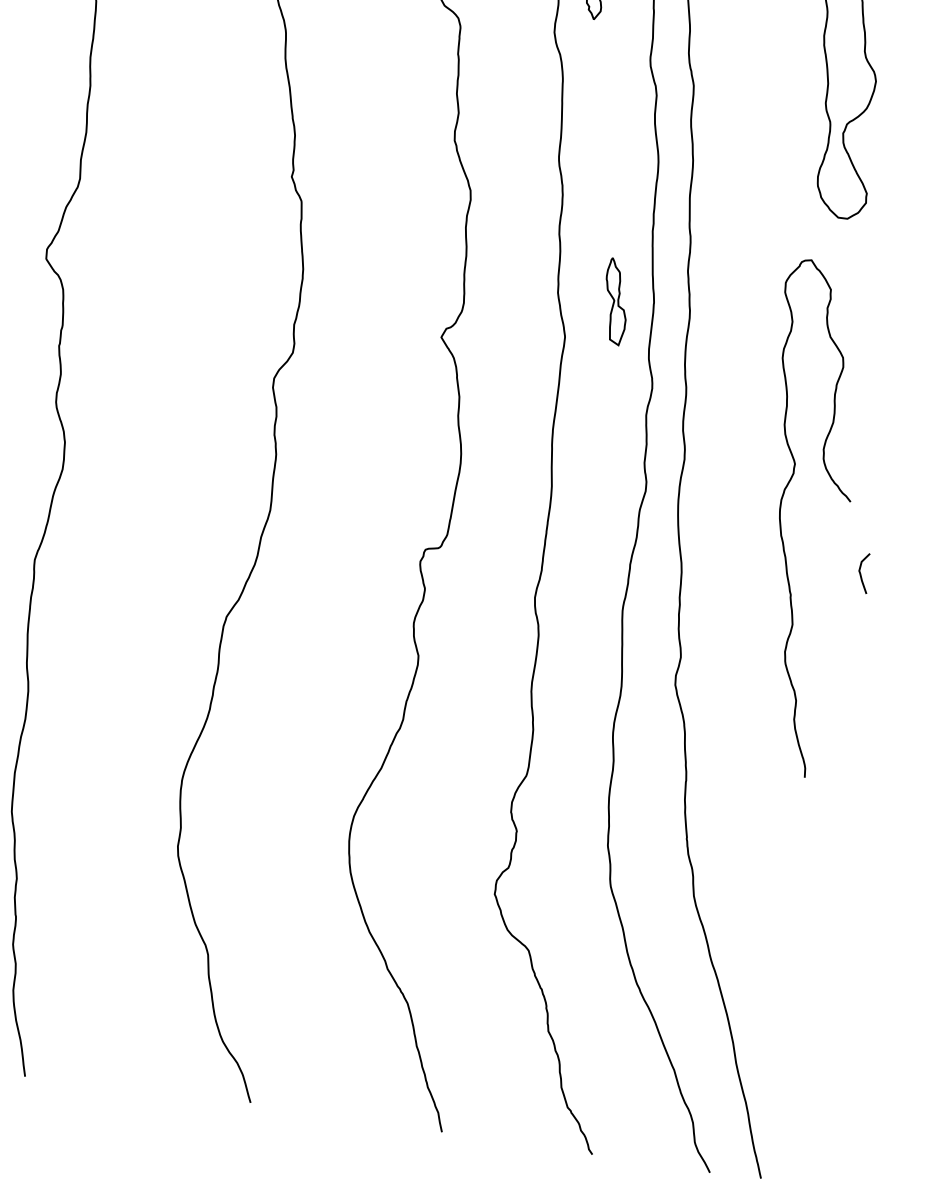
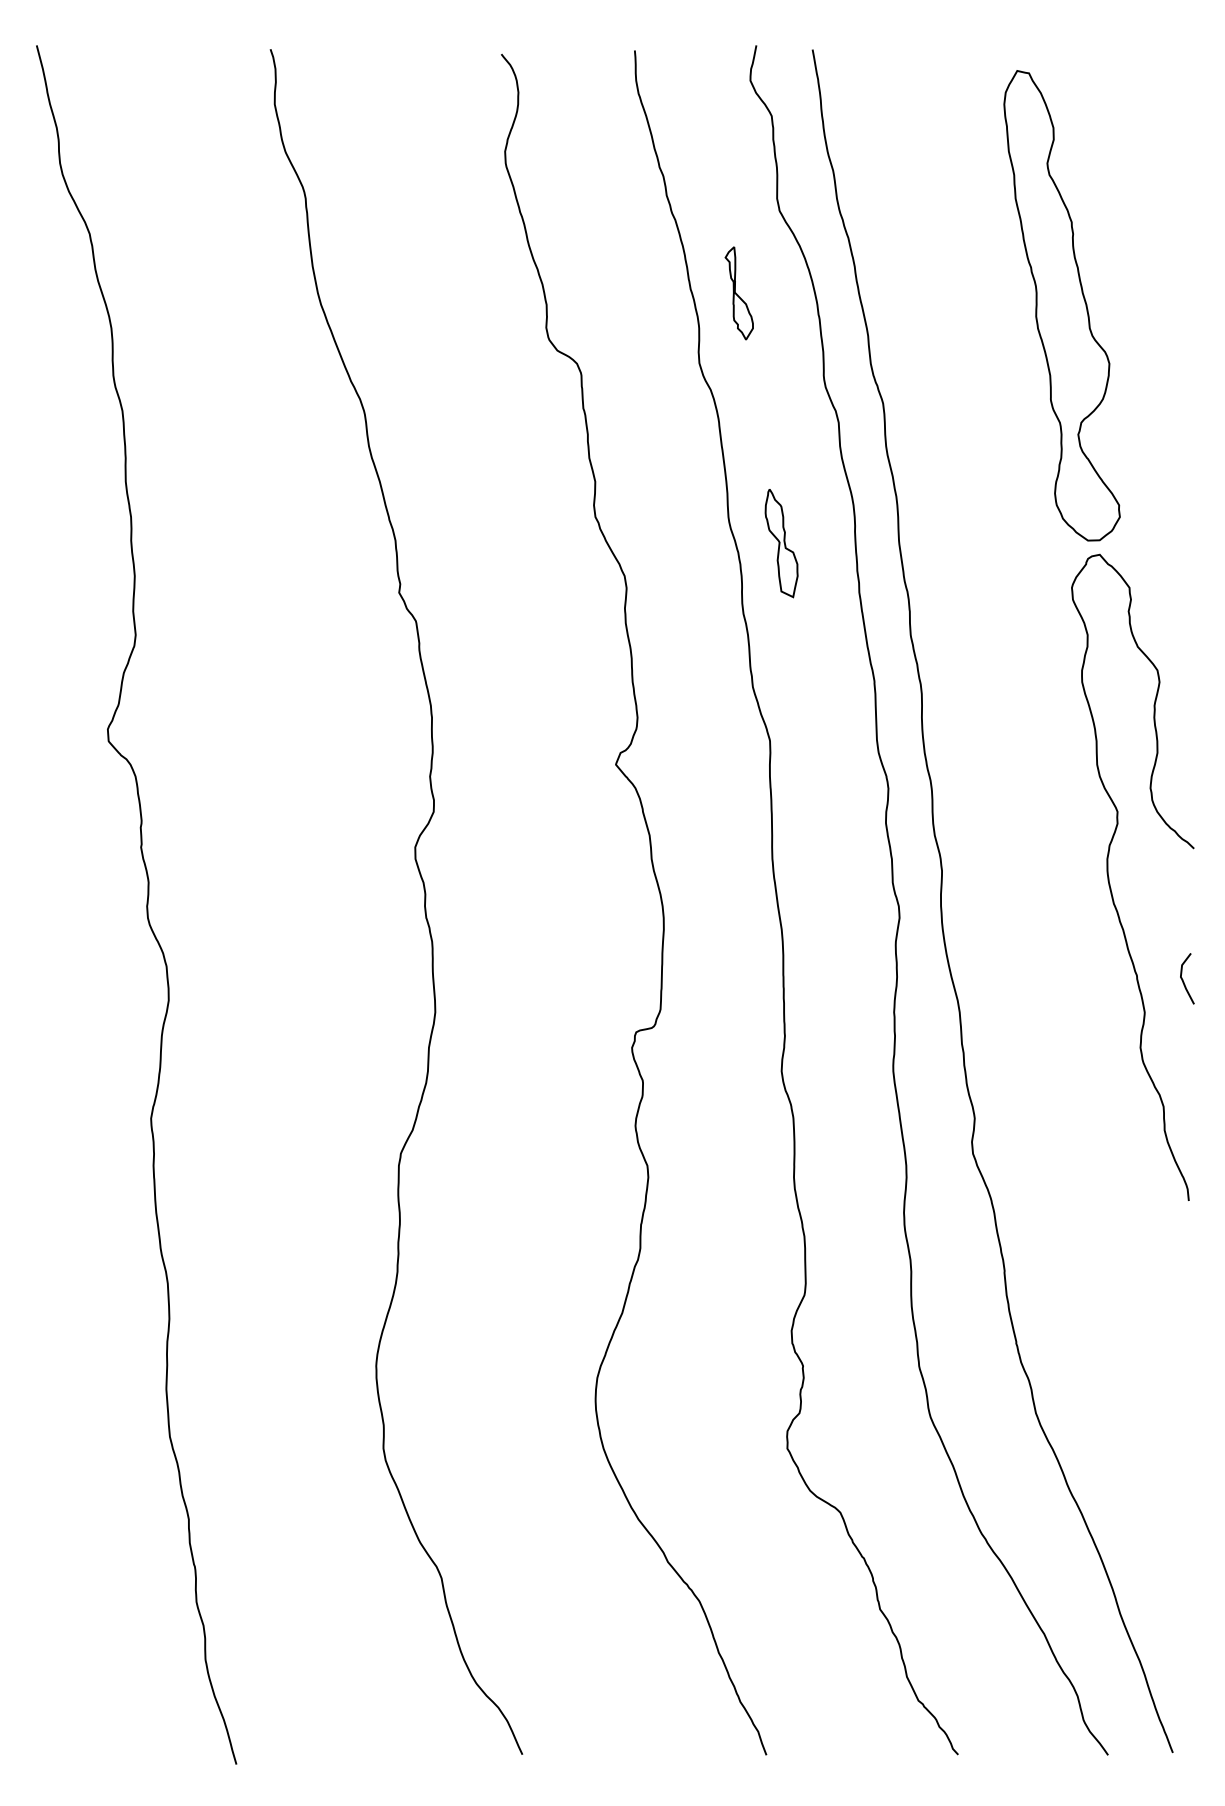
part: (615, 301) -> (781, 543), moved
curve: (780, 514) -> (1109, 877), moved

